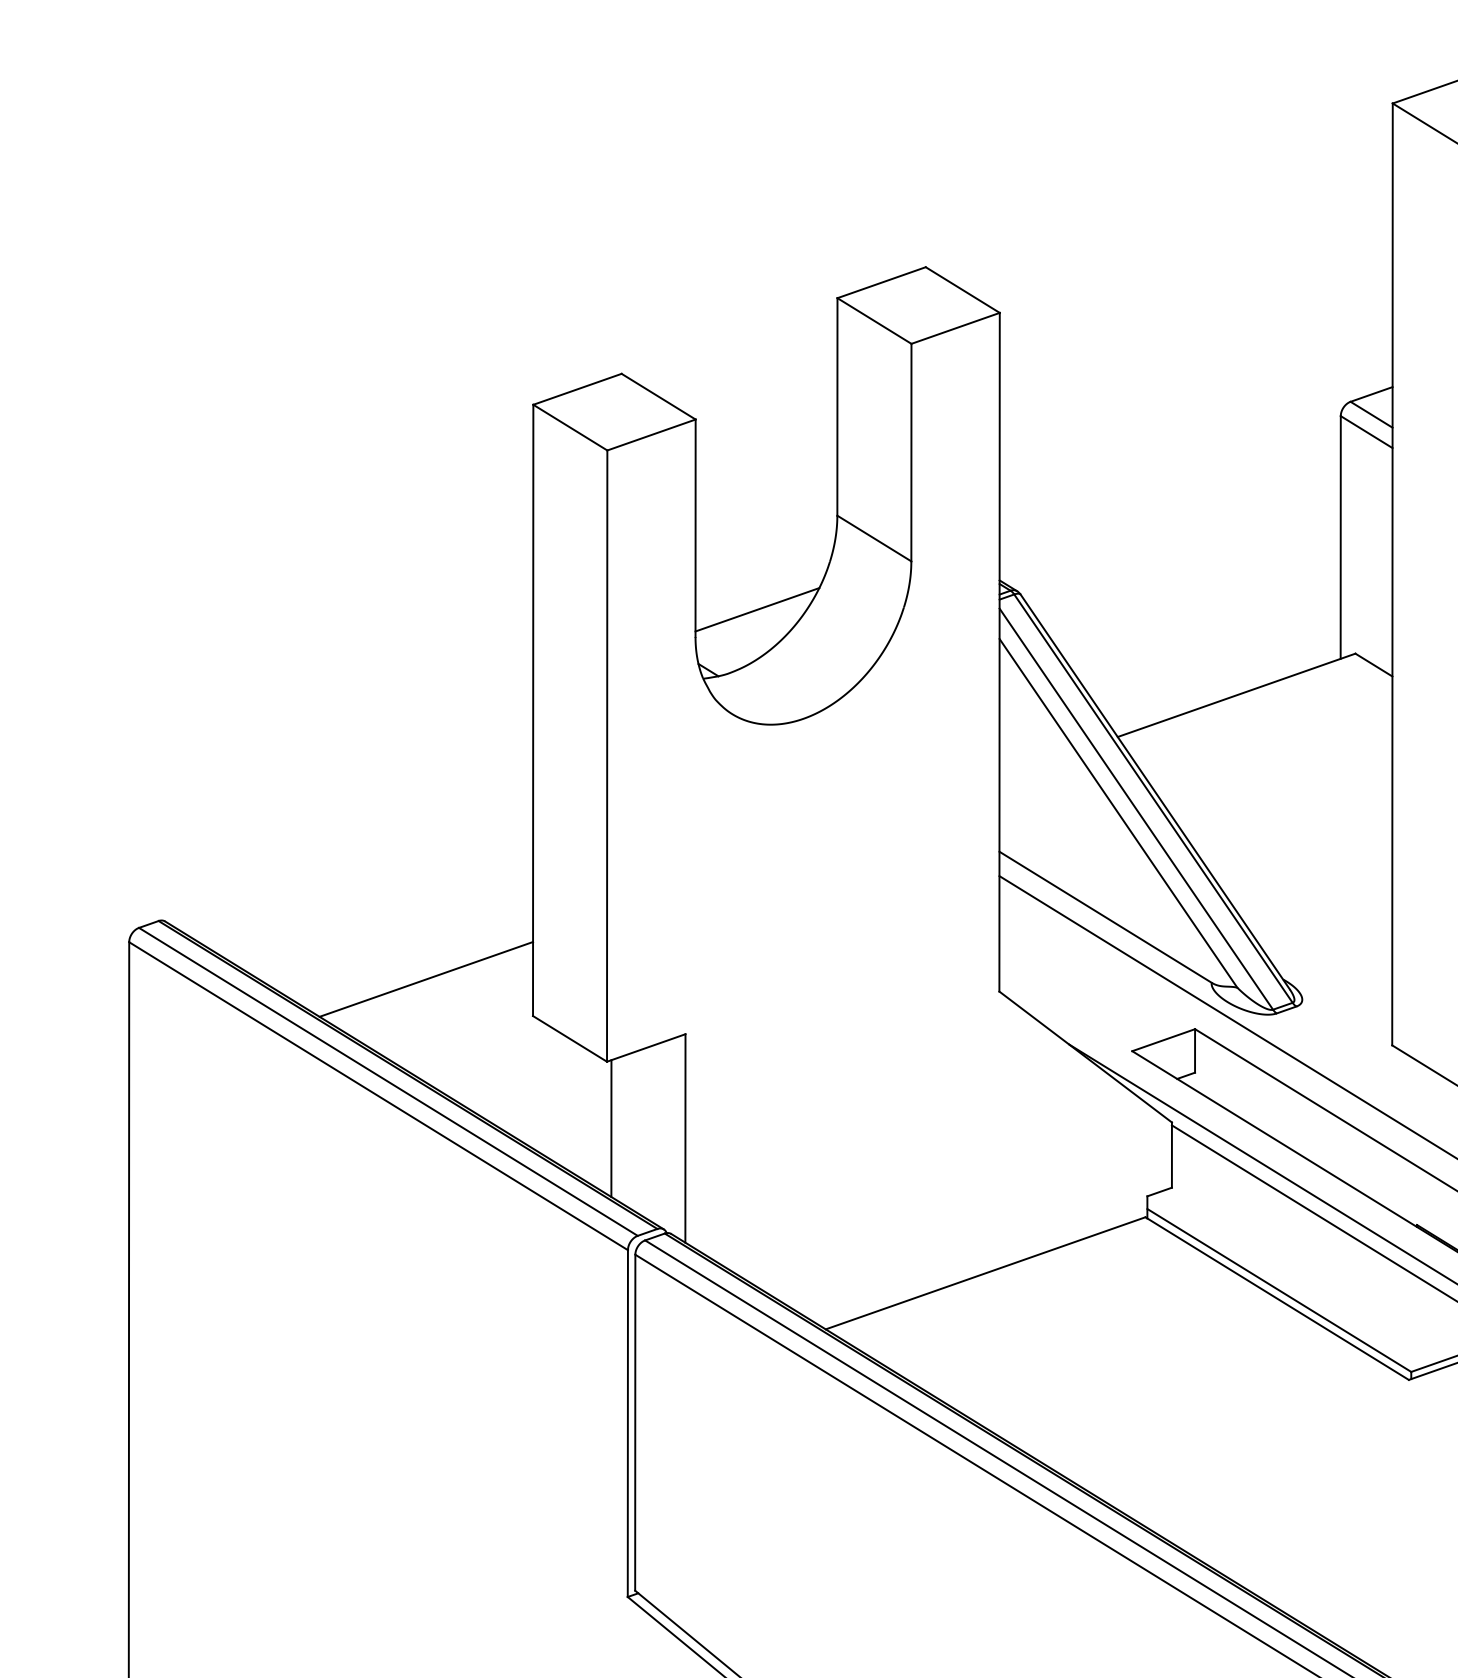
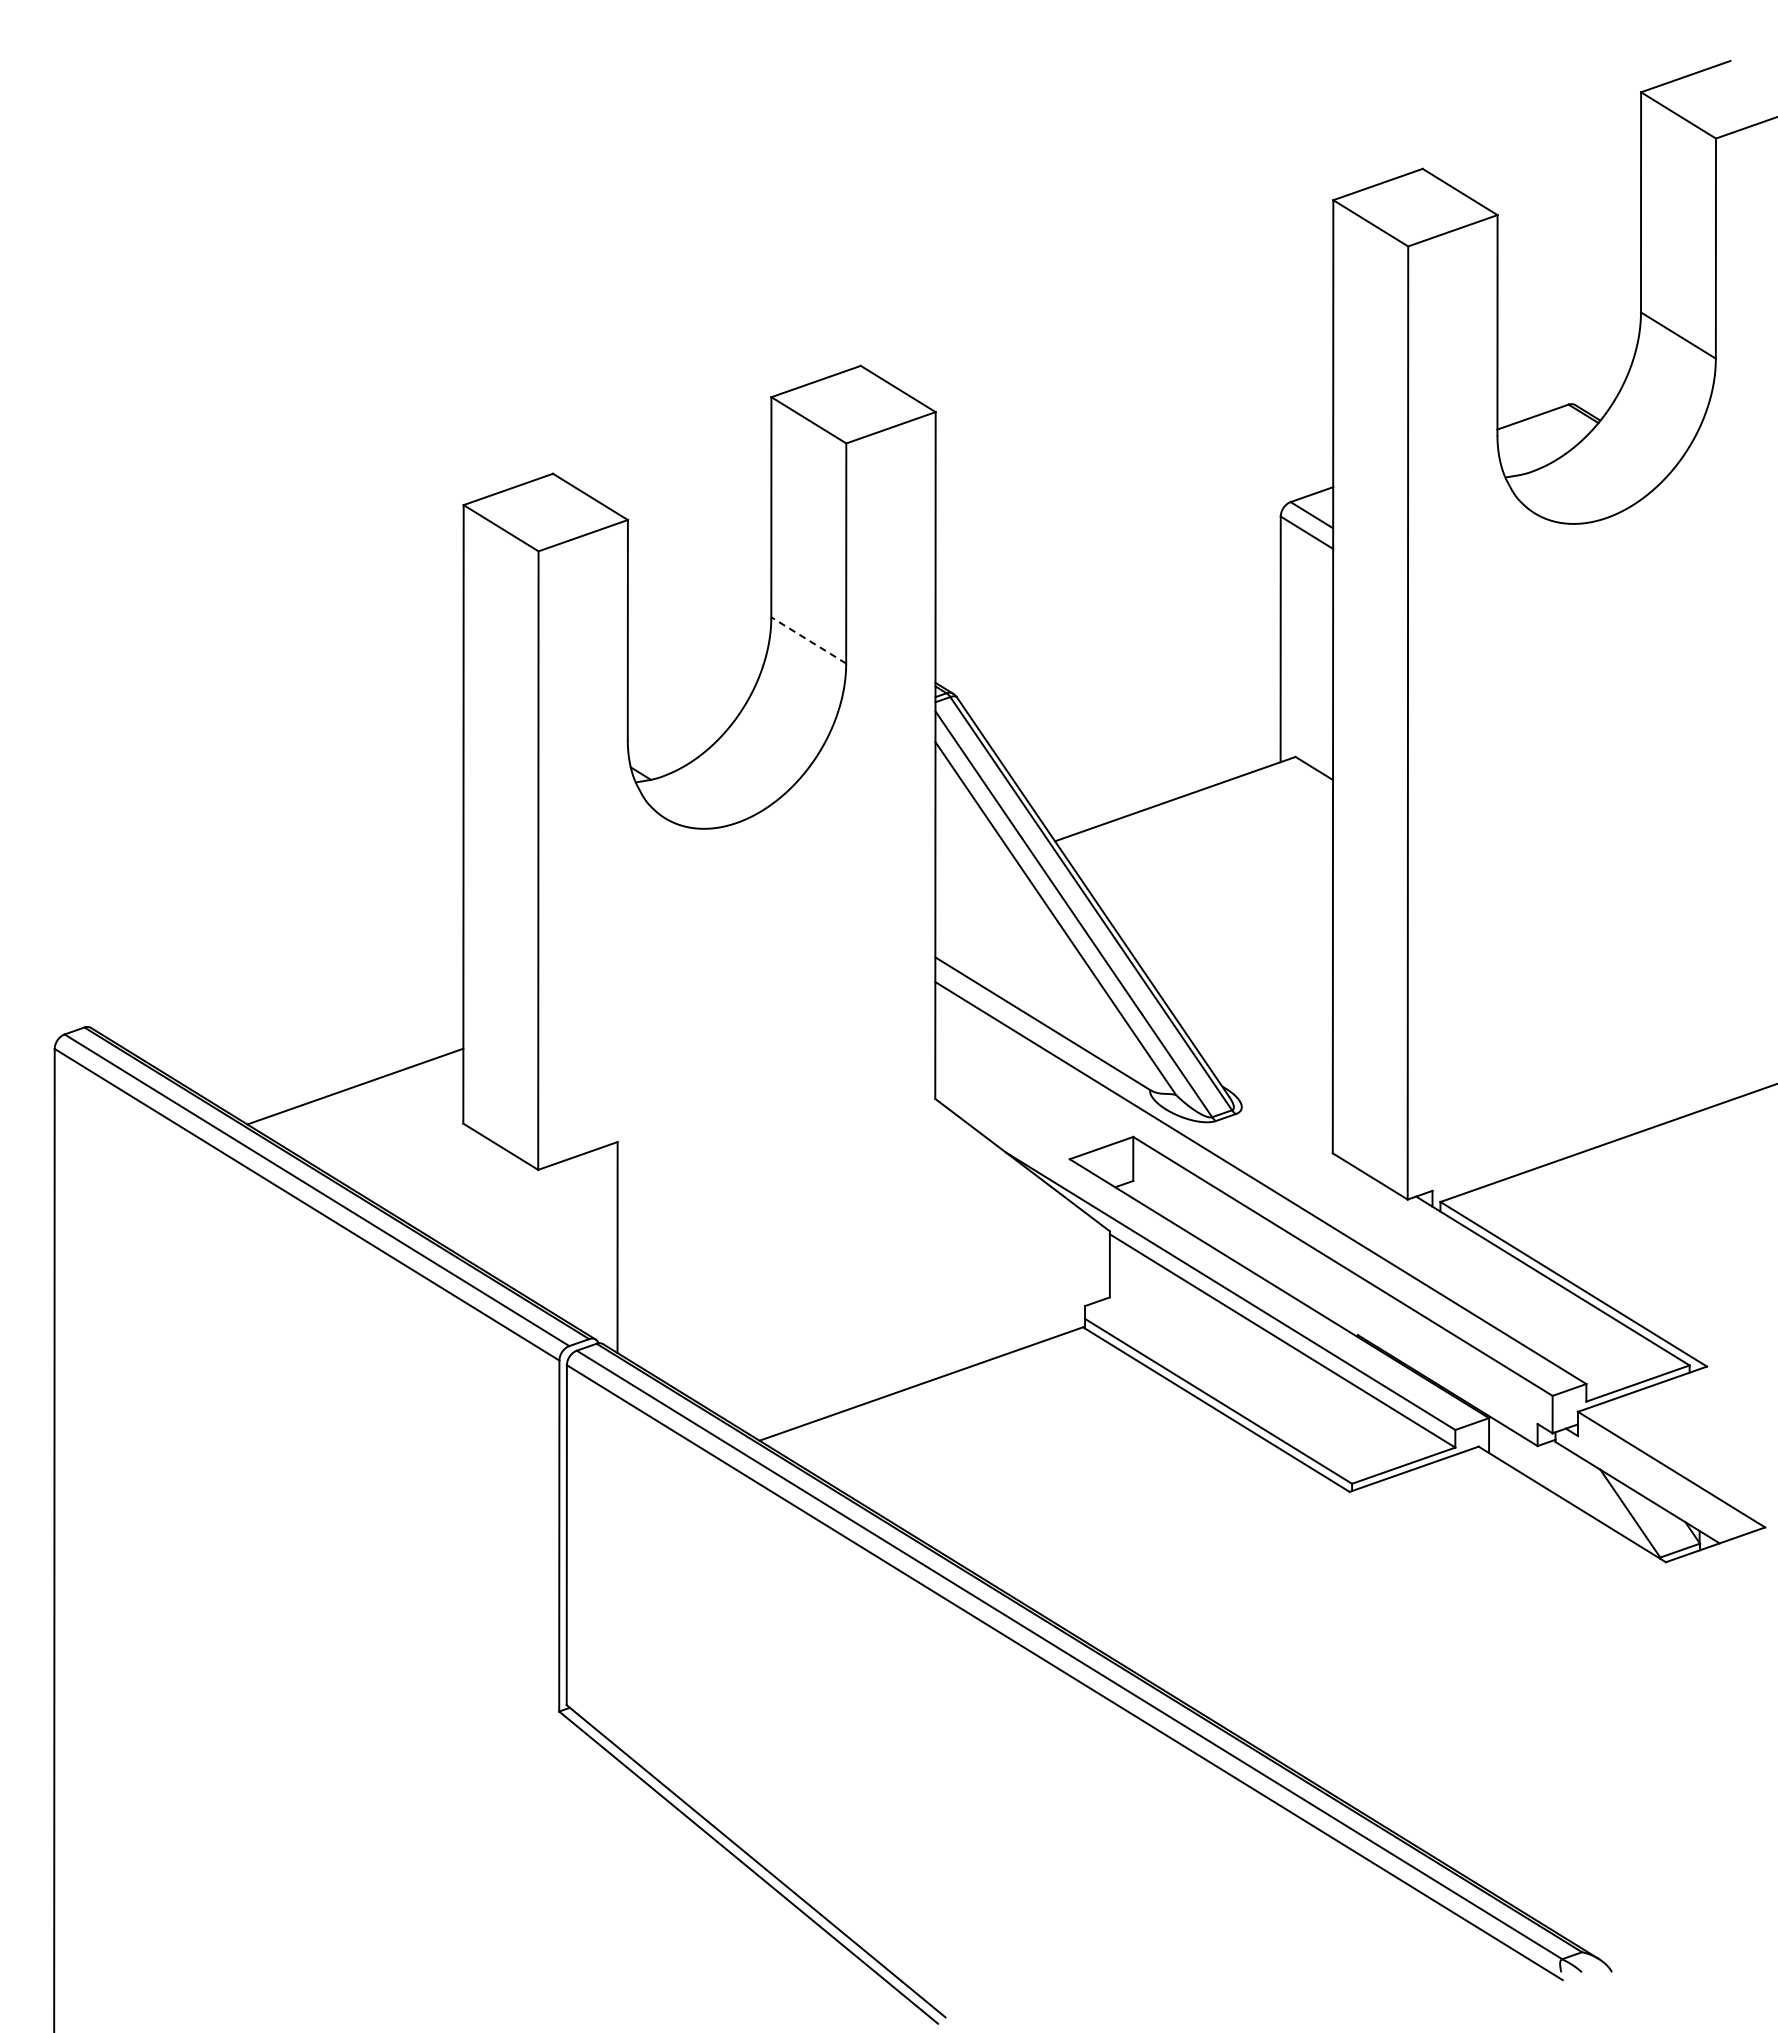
line: (874, 538) -> (808, 640), solid -> dashed
line: (757, 609) -> (690, 712), removed
line: (611, 1128) -> (542, 1237), removed

